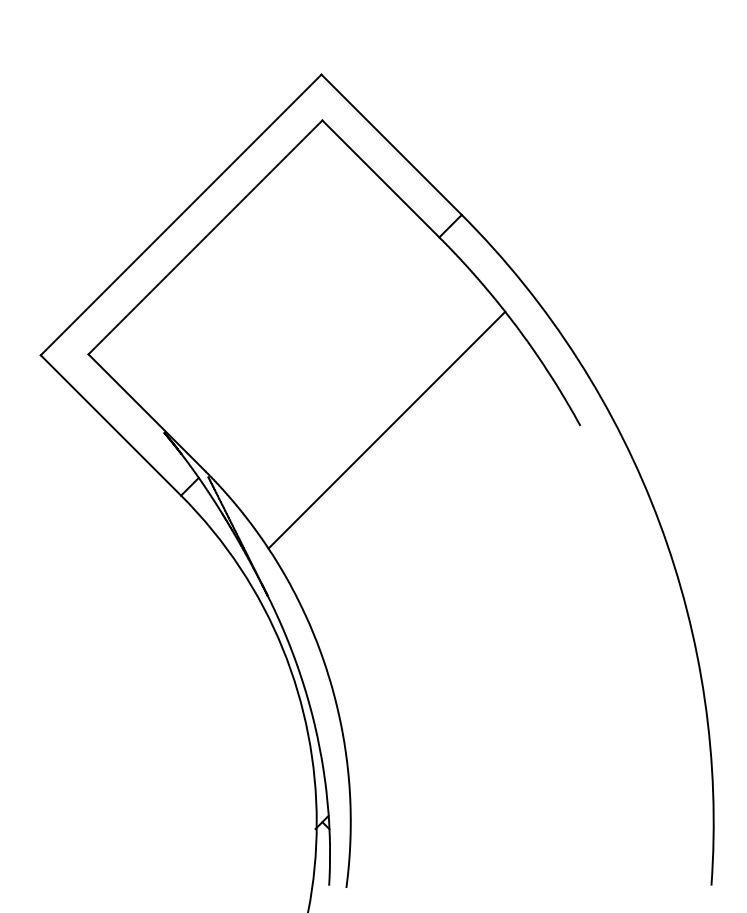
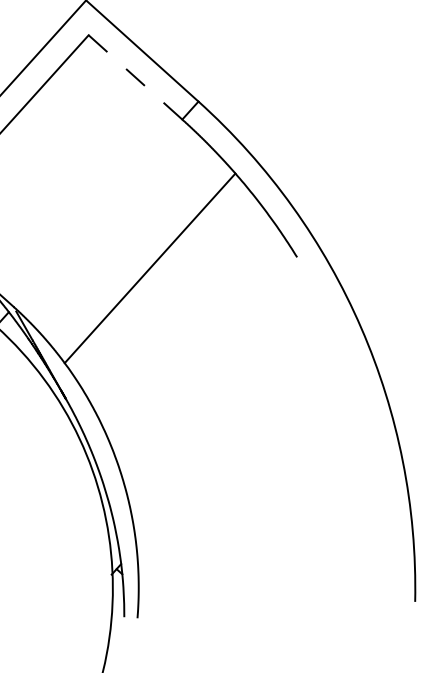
line: (380, 178) -> (135, 77), solid -> dashed

